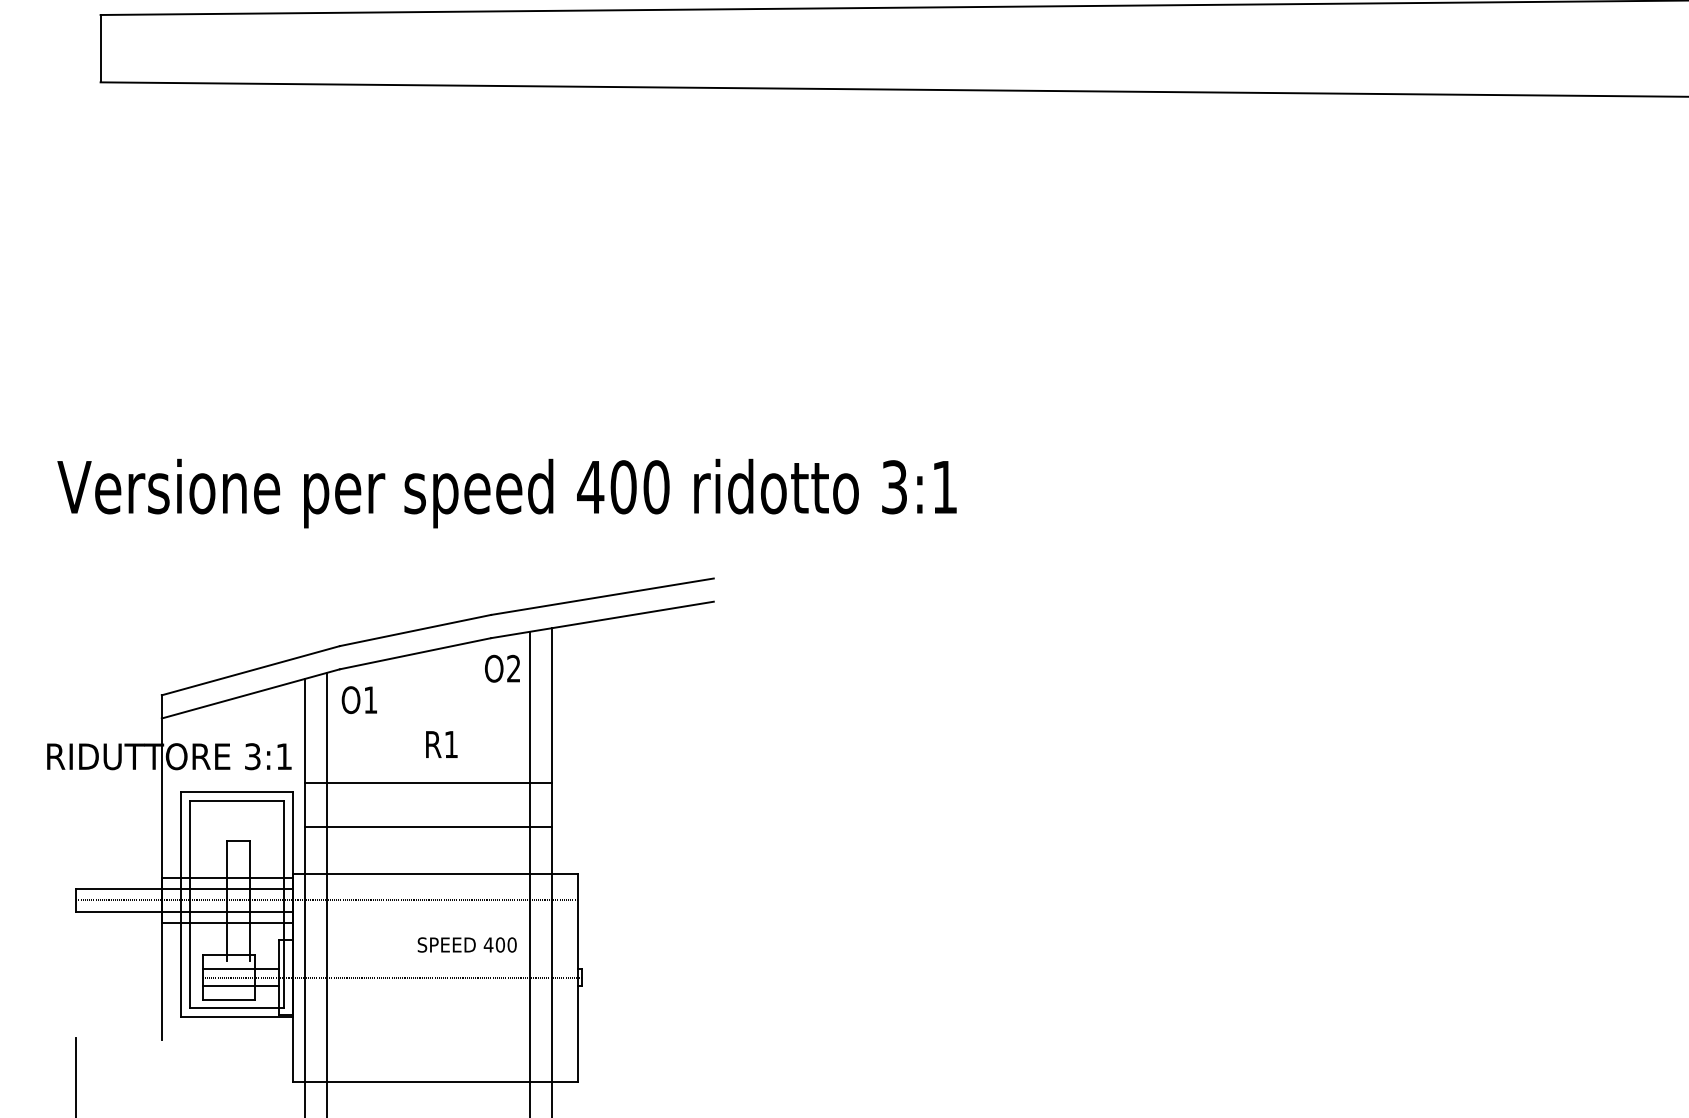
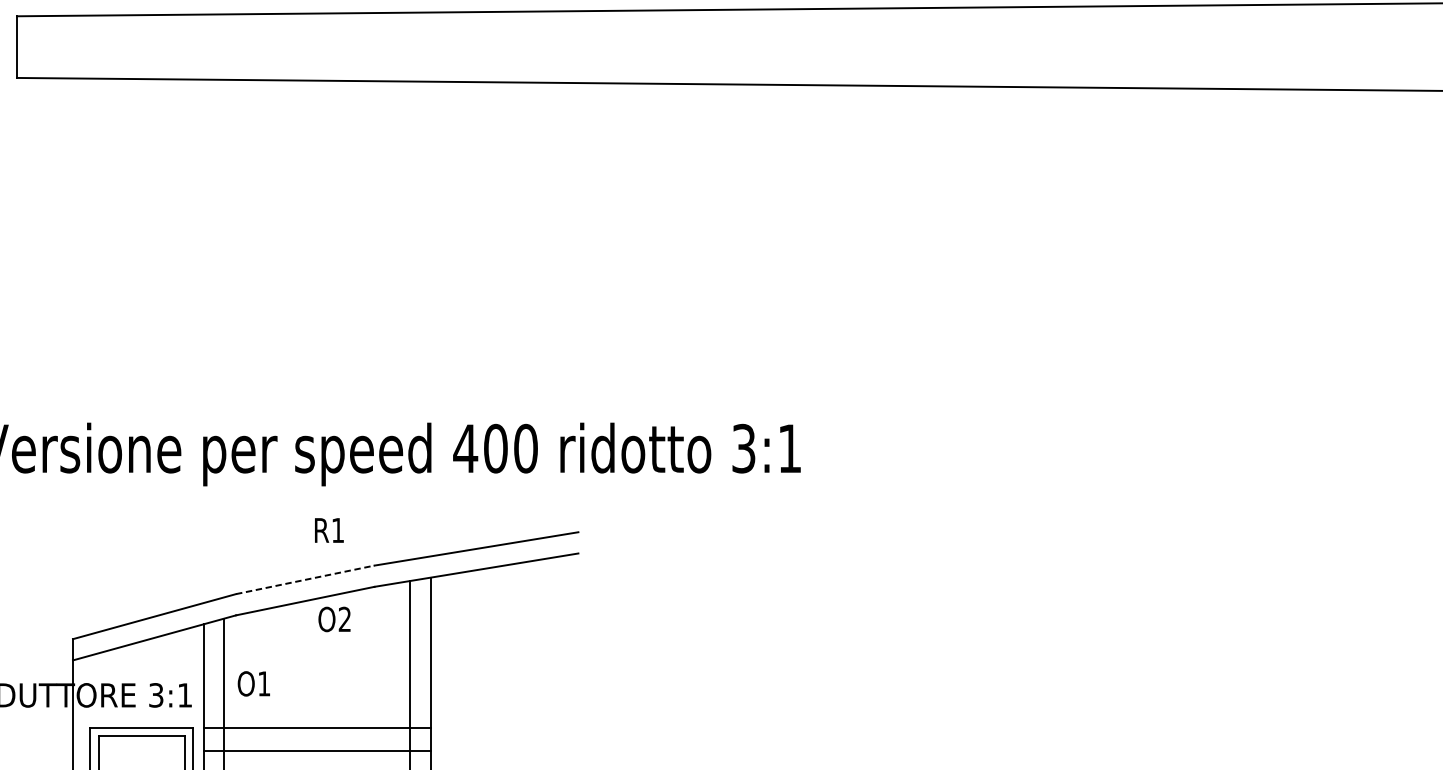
line: (416, 630) -> (306, 579), solid -> dashed
text: (502, 668) -> (334, 619), moved
text: (358, 699) -> (253, 683), moved
text: (441, 744) -> (329, 530), moved
line: (428, 782) -> (317, 751), moved
line: (428, 827) -> (317, 728), moved

